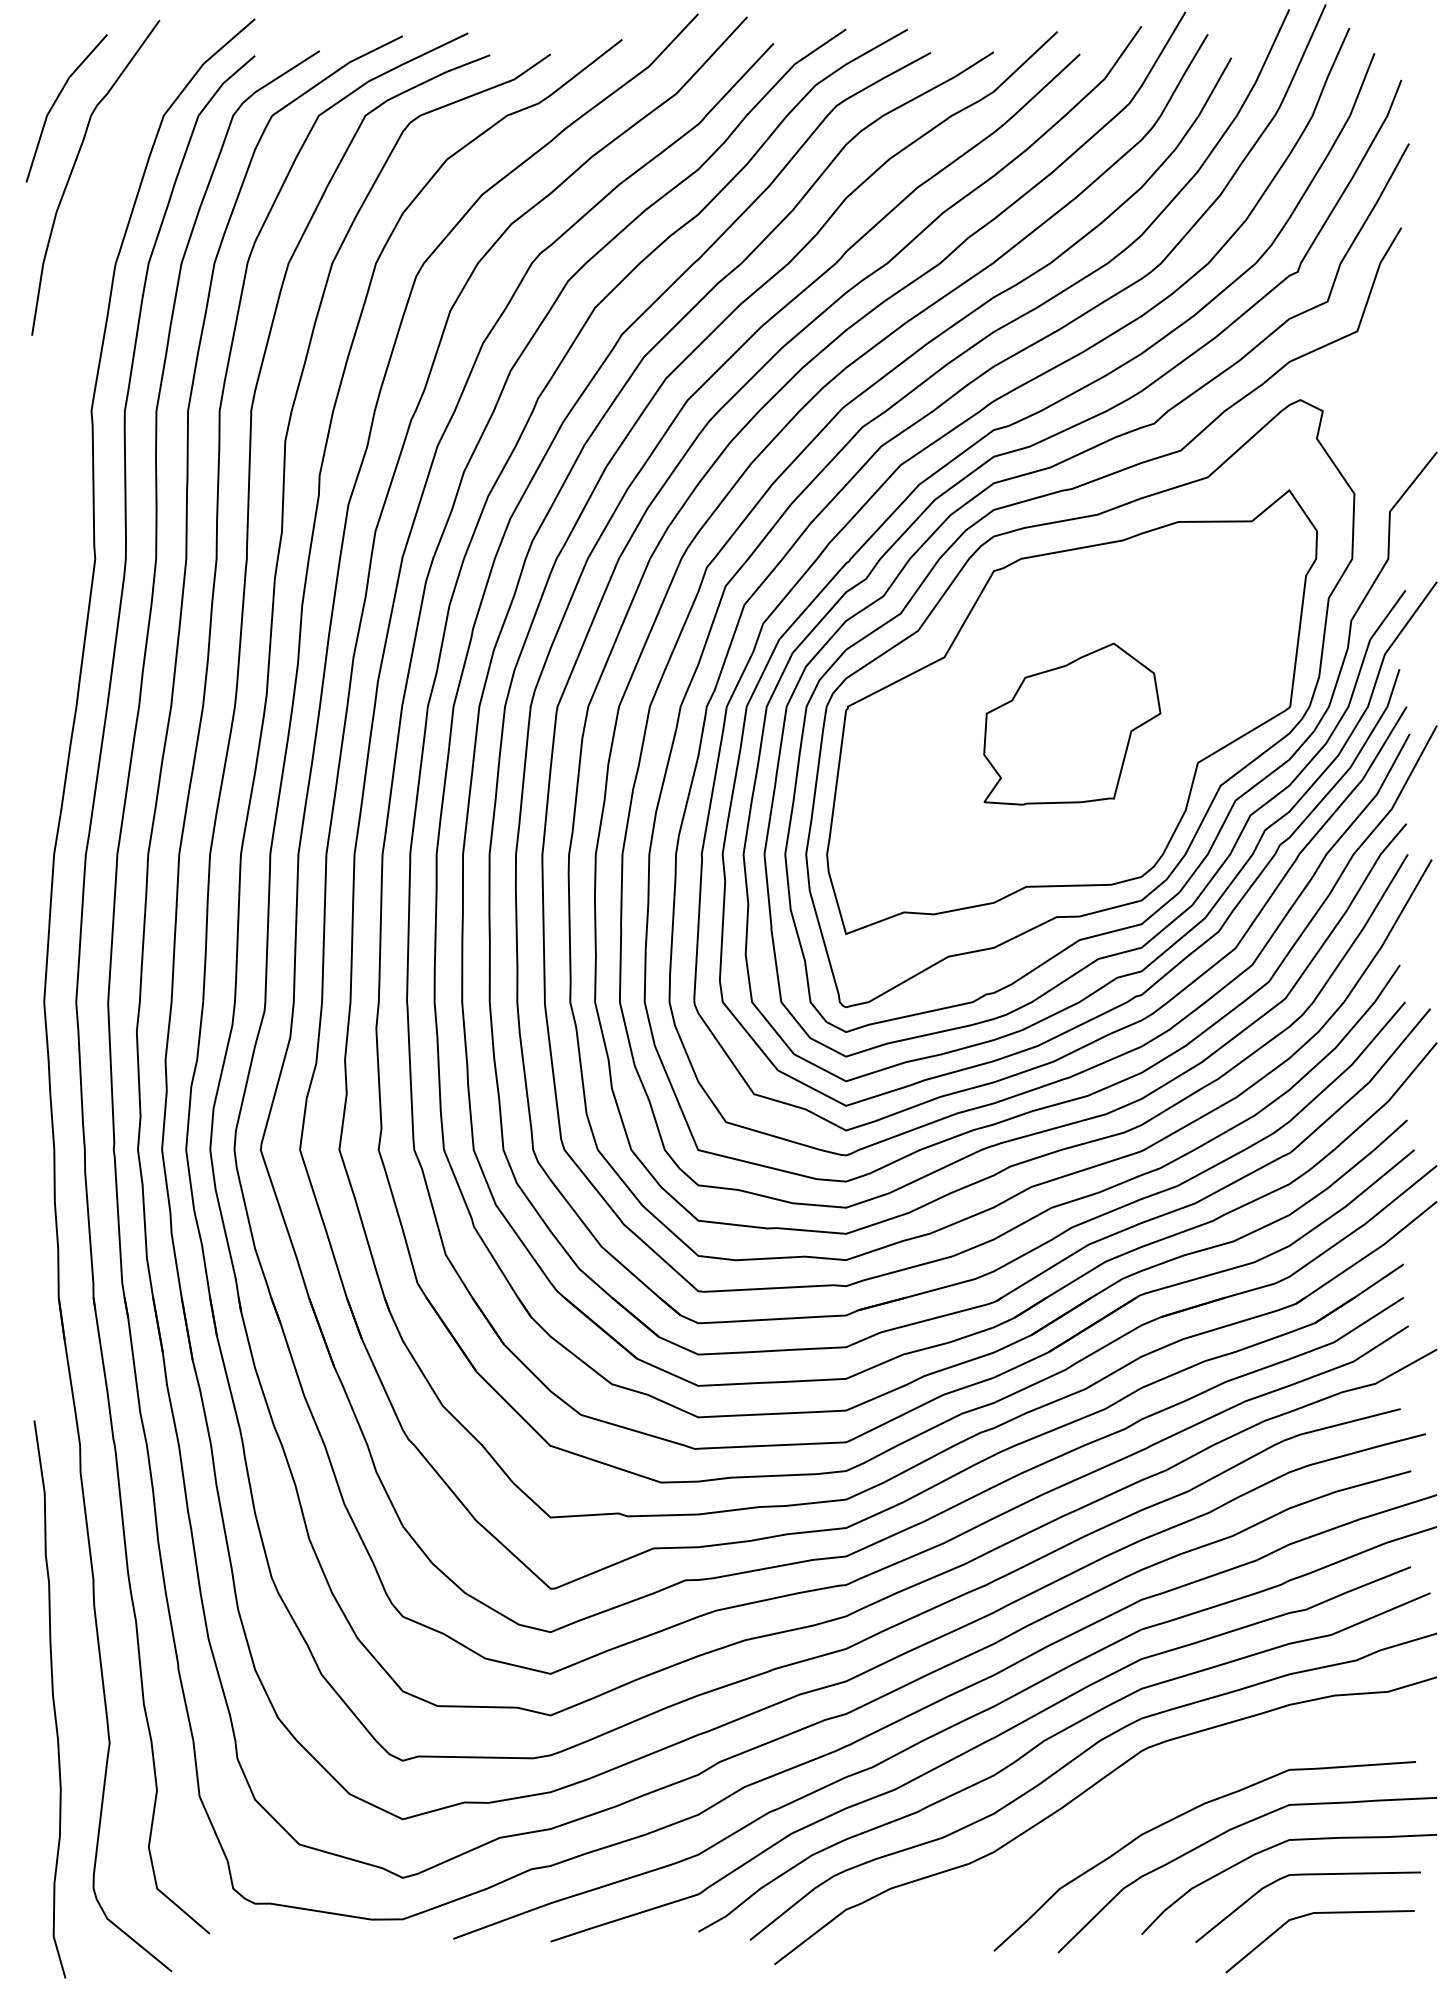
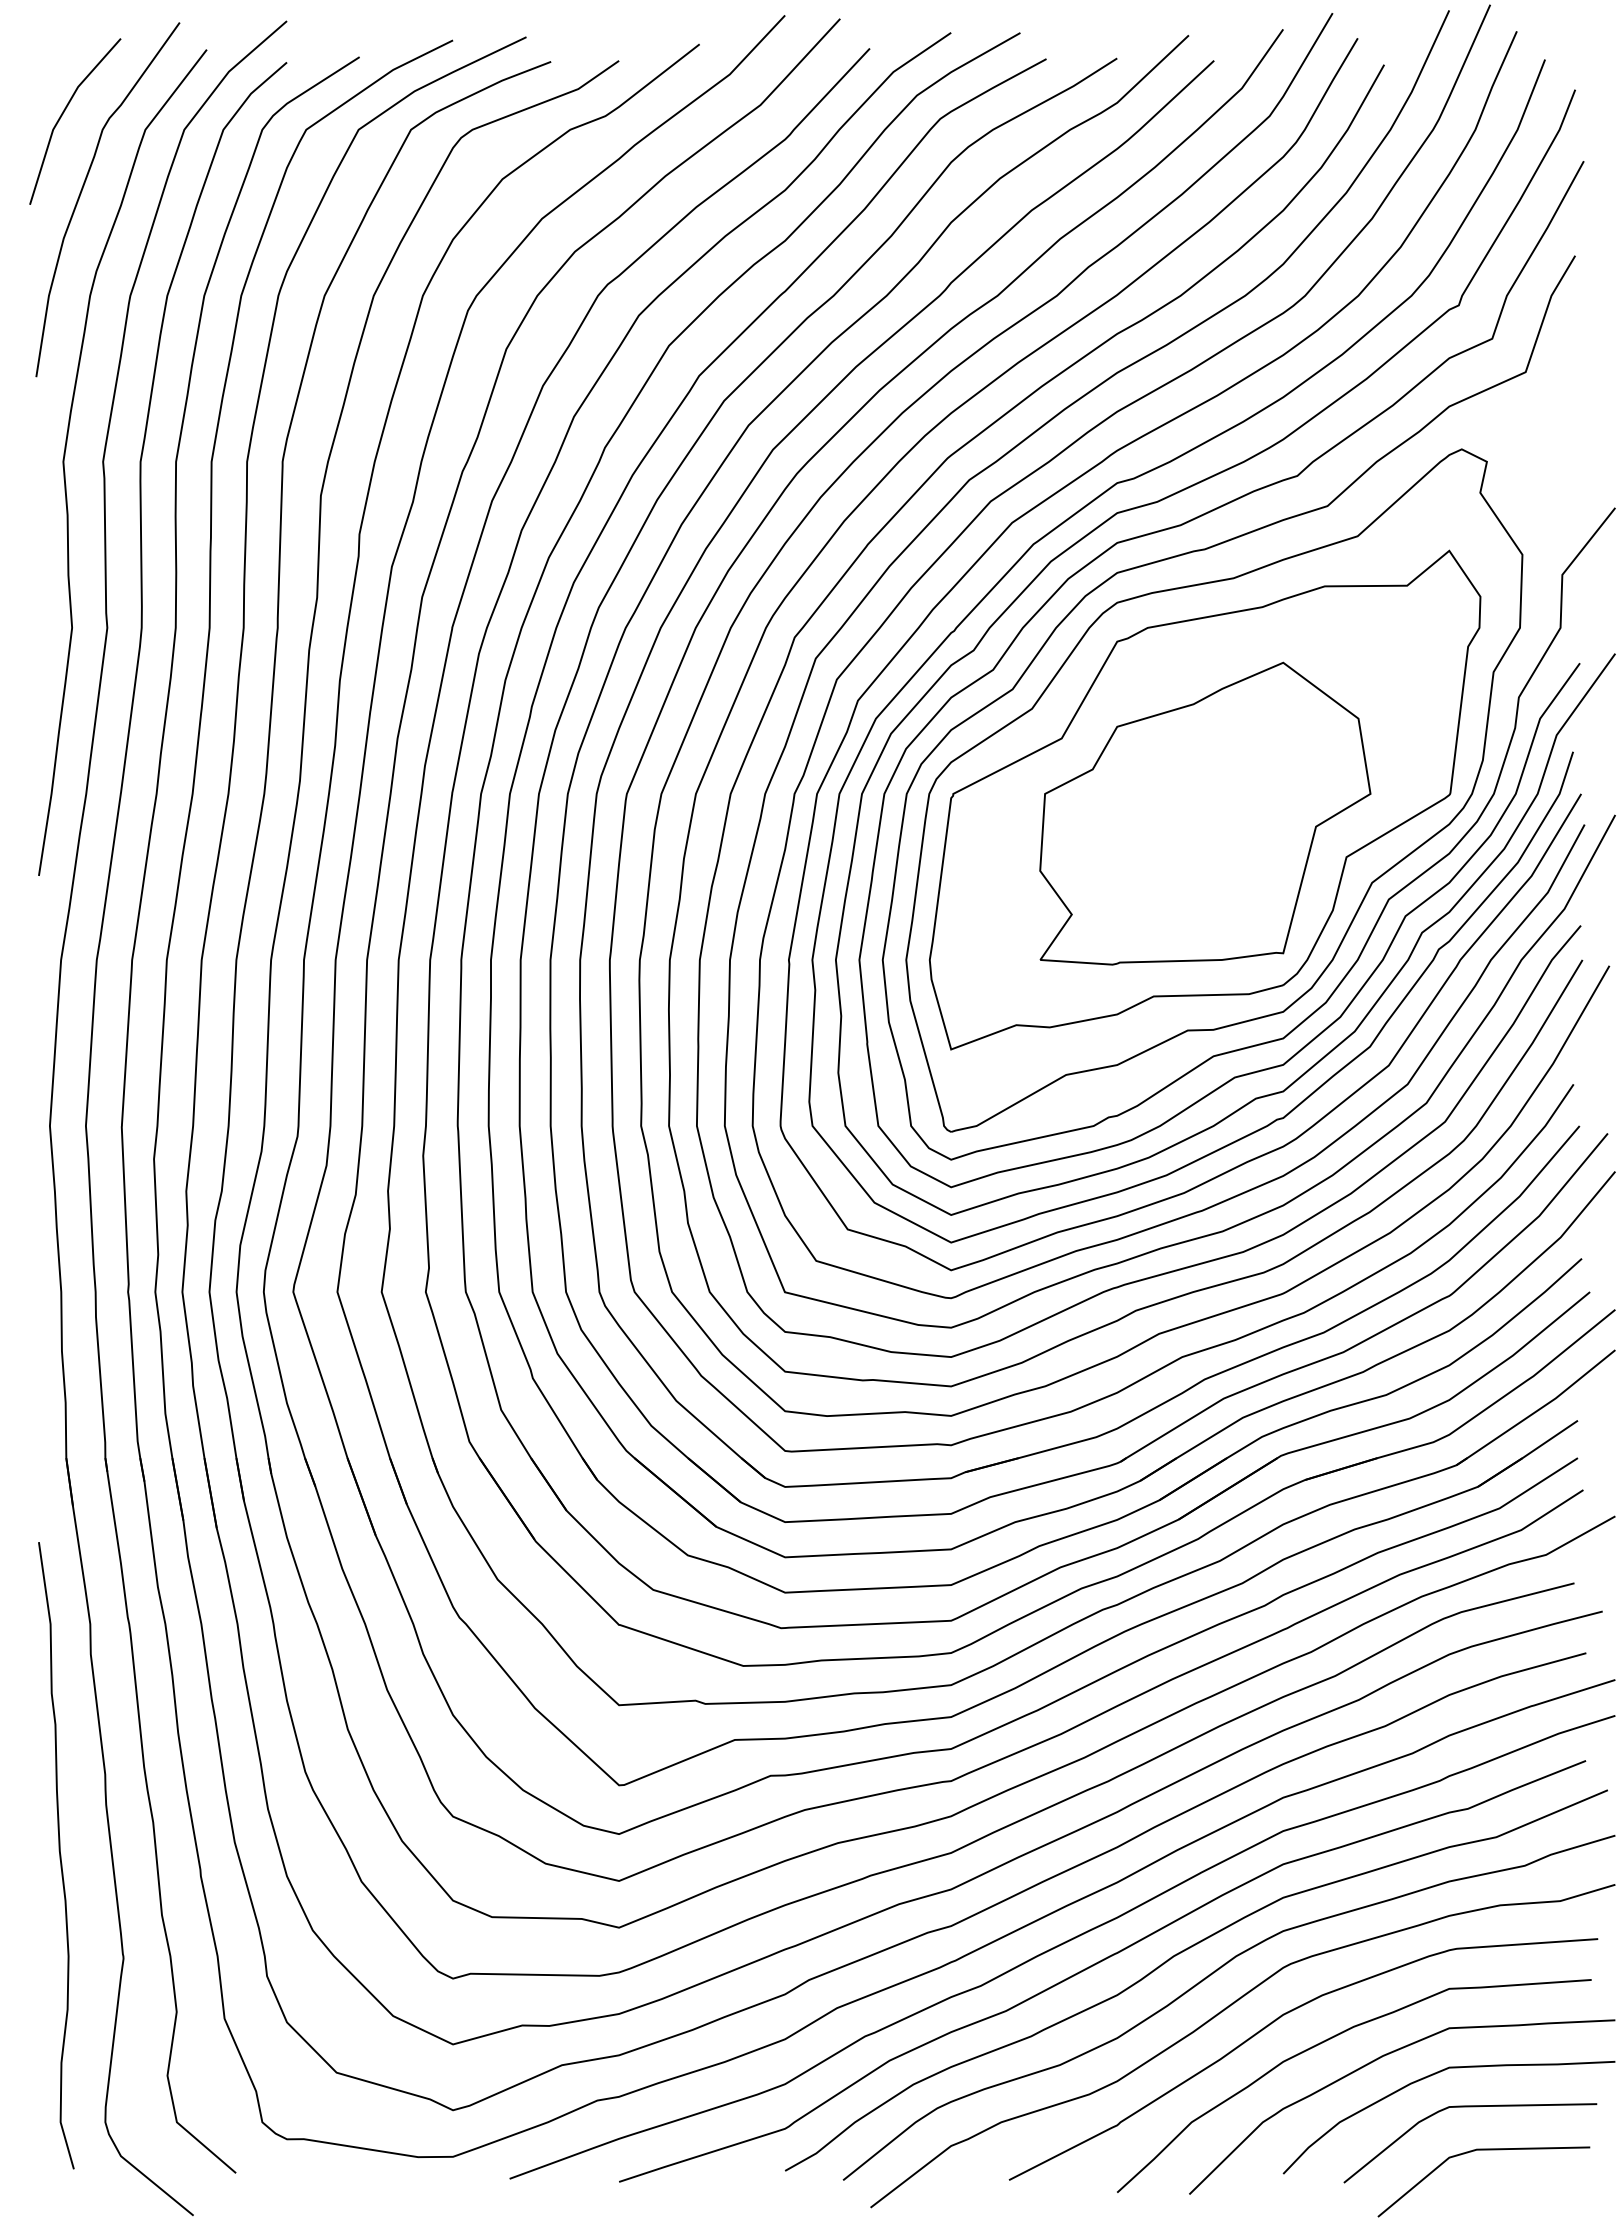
curve: (58, 406) -> (65, 456), added
part: (1072, 724) -> (1205, 813), size x1.67
curve: (52, 1699) -> (59, 1855), moved
curve: (1136, 1798) -> (1277, 2020), added

